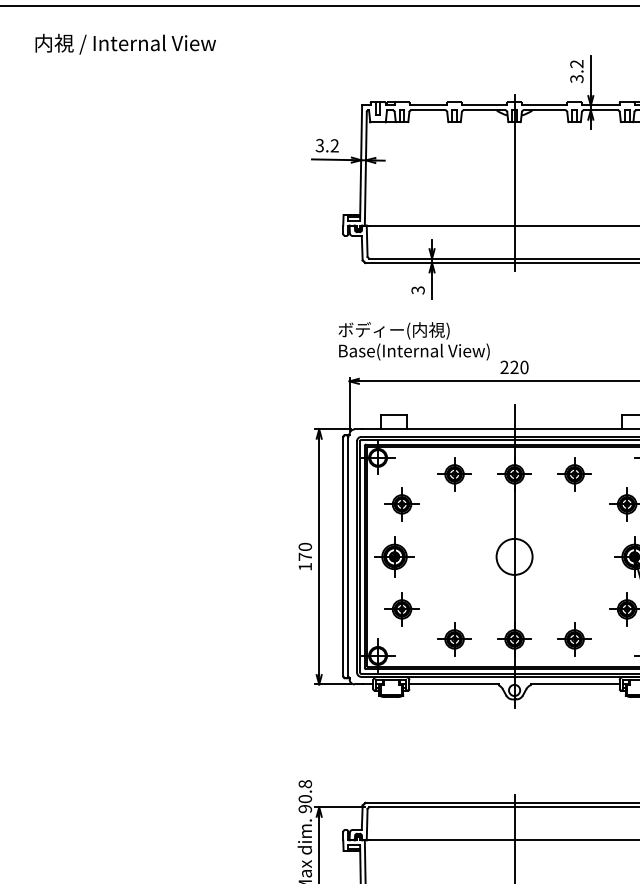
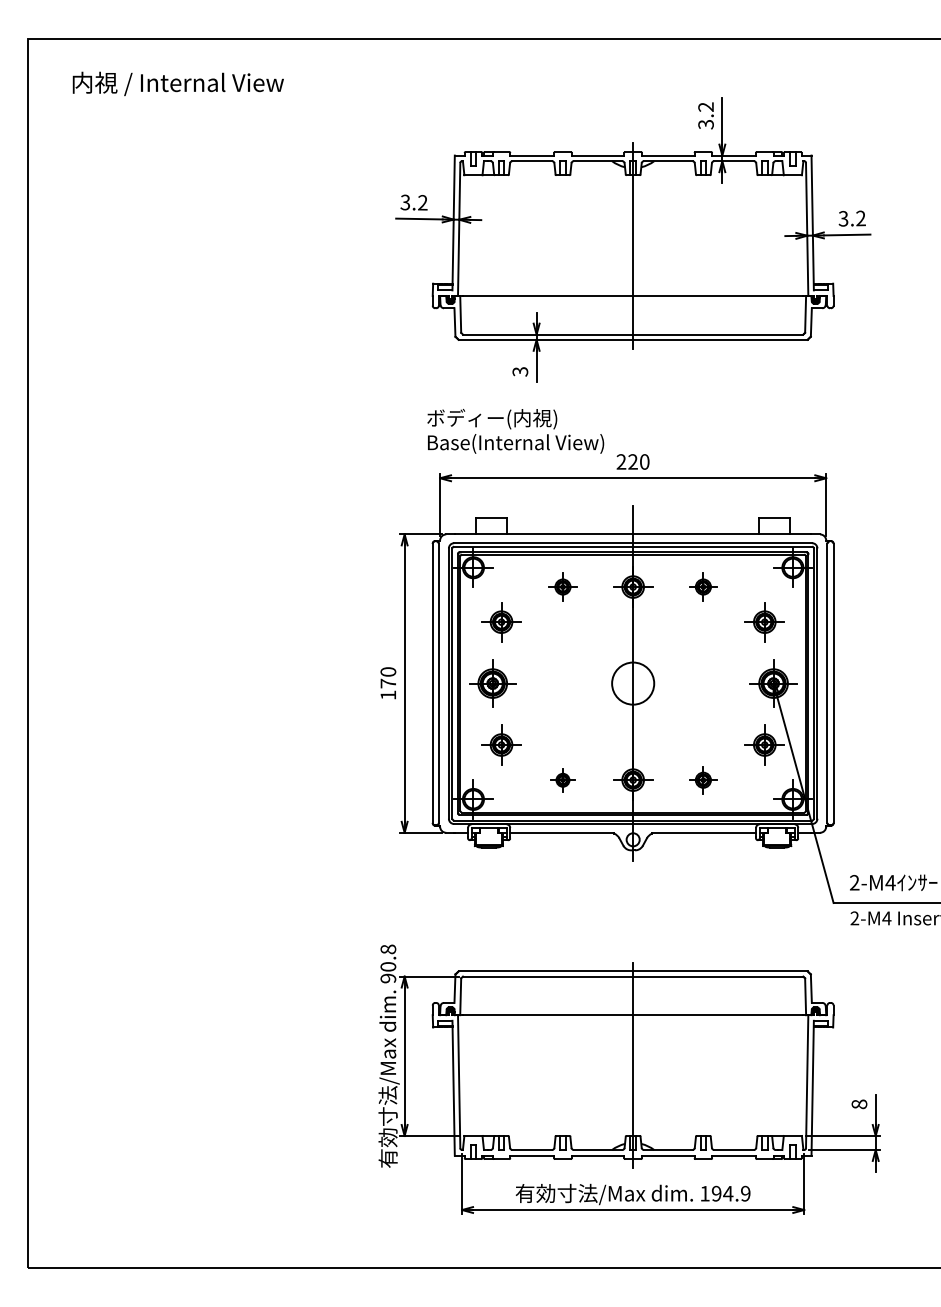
part: (454, 473) -> (562, 586), size x0.7
part: (574, 473) -> (703, 586), size x0.7
part: (454, 639) -> (562, 780), size x0.6
part: (574, 639) -> (703, 780), size x0.7

